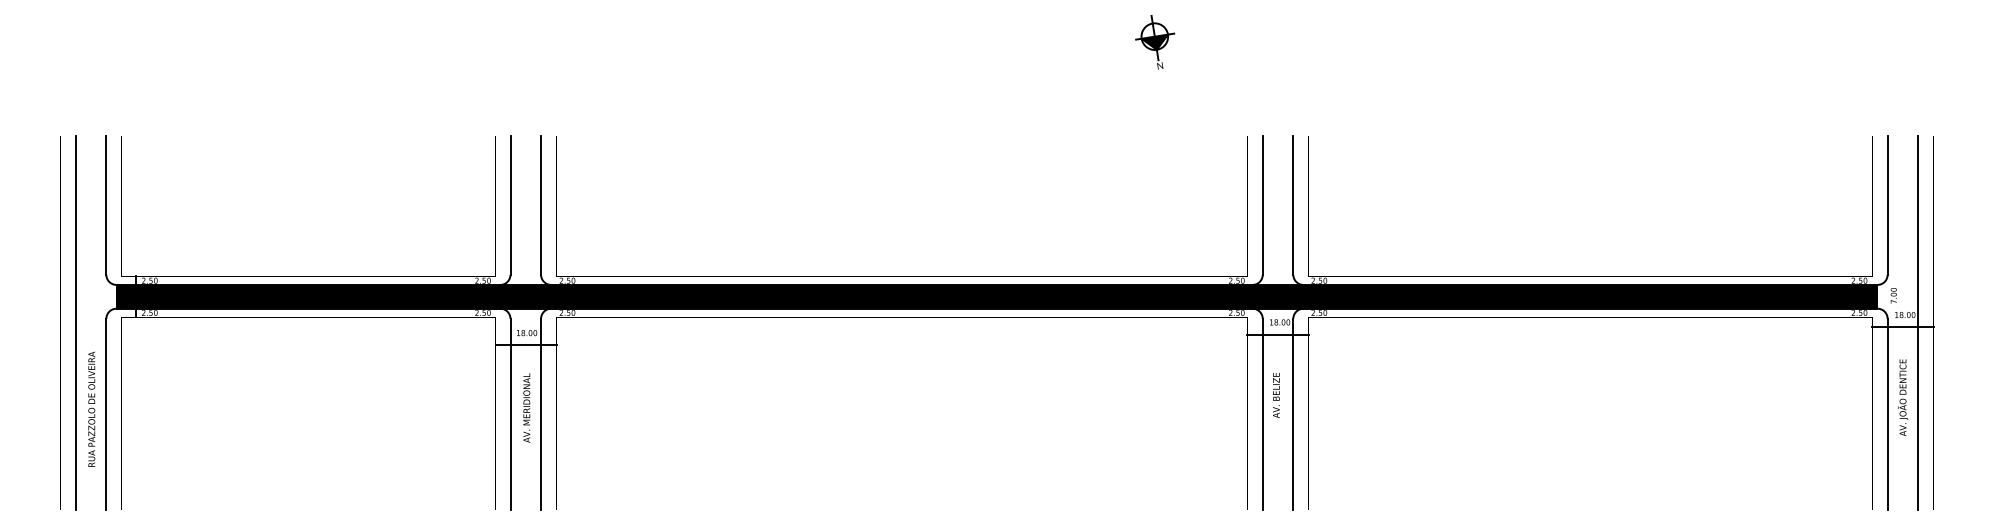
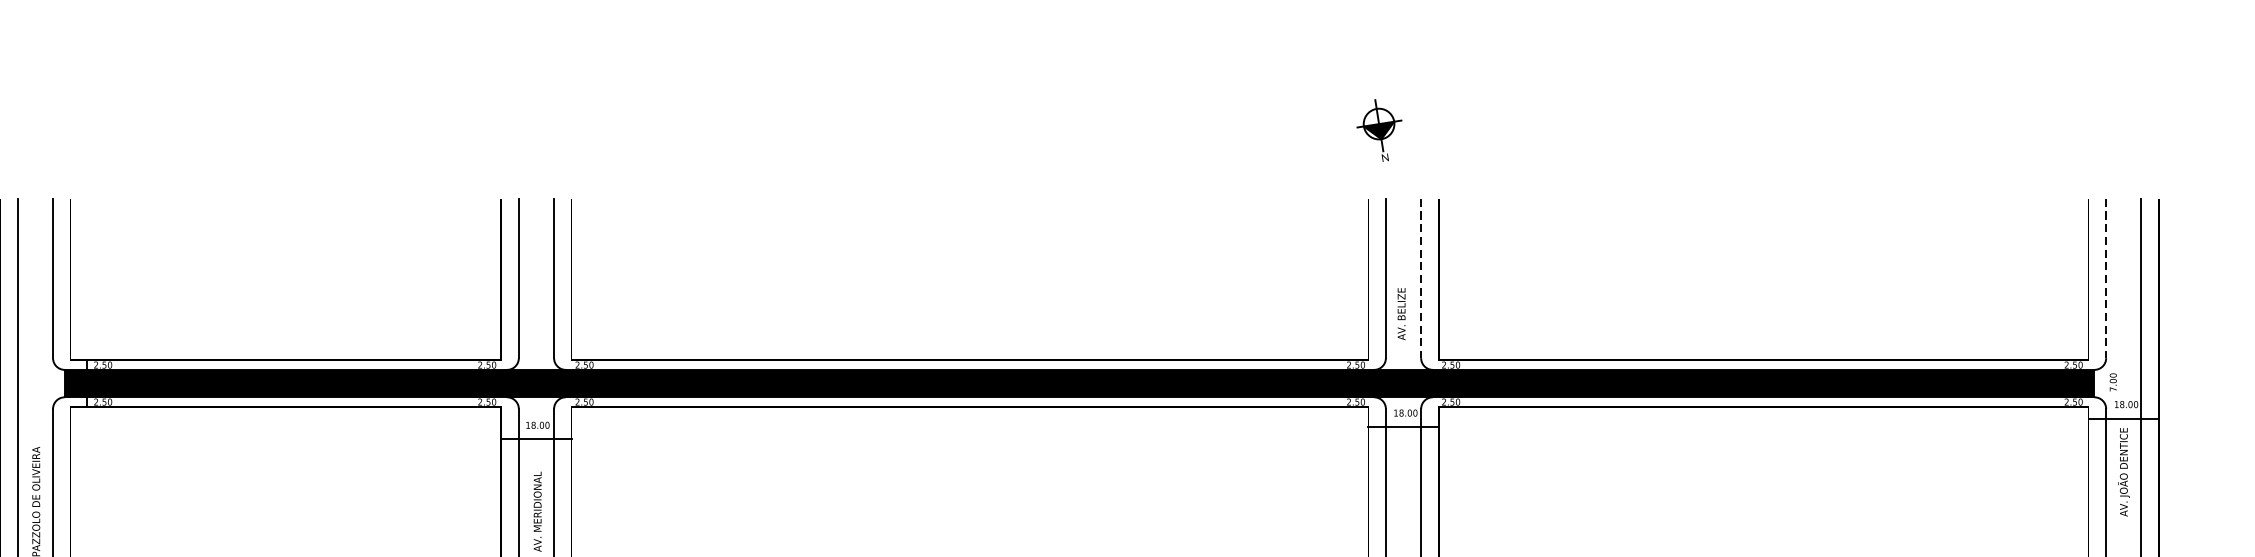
part: (1155, 42) -> (1379, 130), moved
line: (1293, 206) -> (1421, 279), solid -> dashed
line: (1887, 206) -> (2105, 279), solid -> dashed
text: (1276, 395) -> (1401, 314), moved
text: (1903, 397) -> (2124, 471), moved

